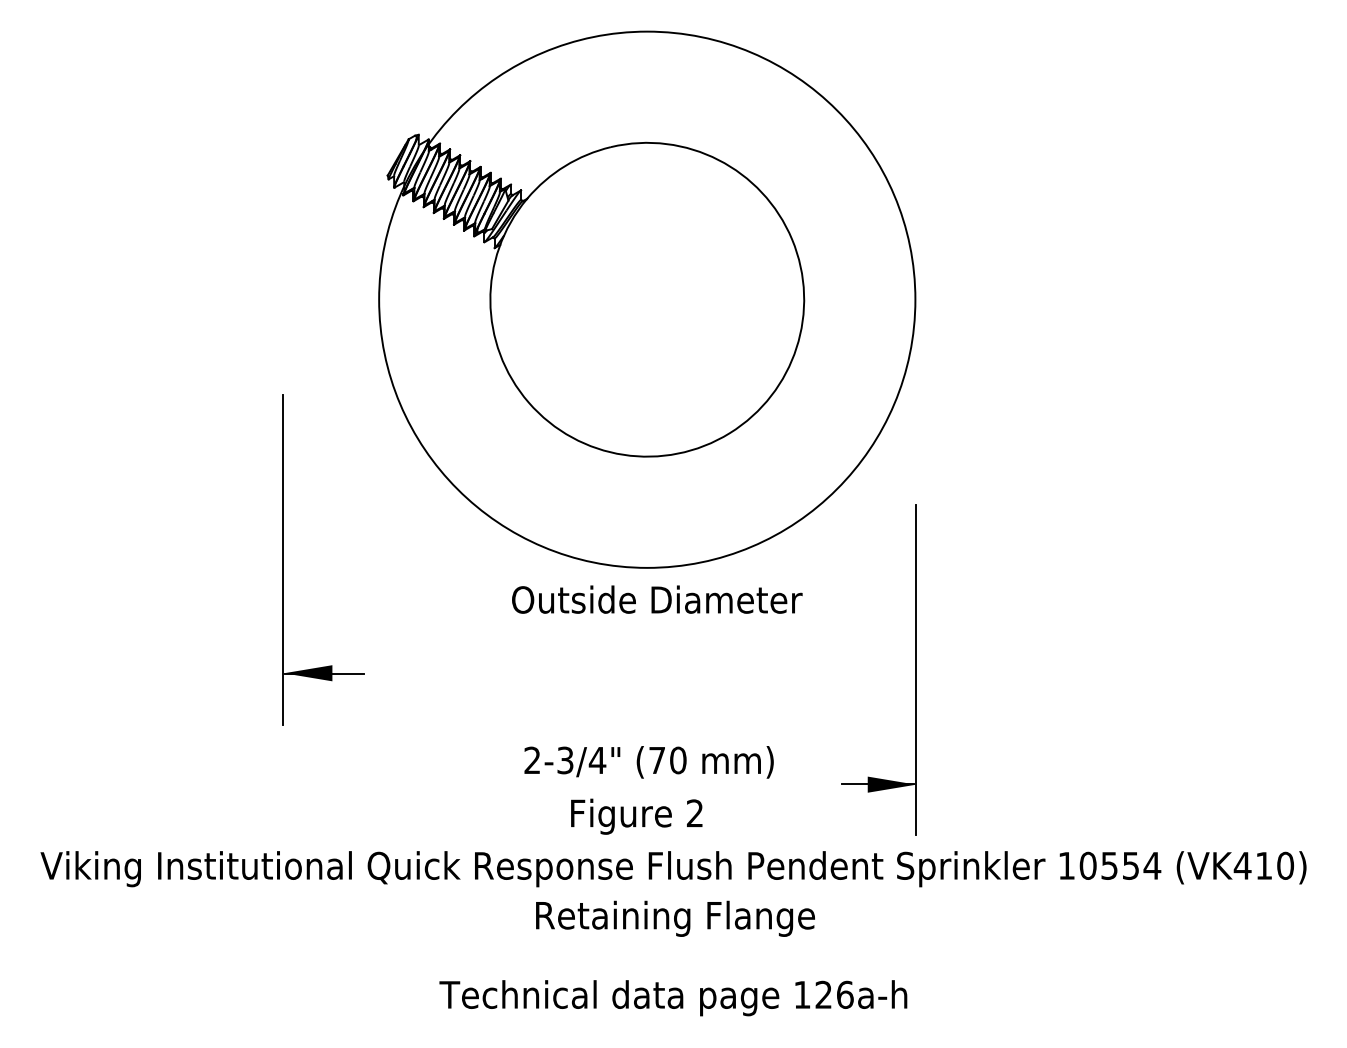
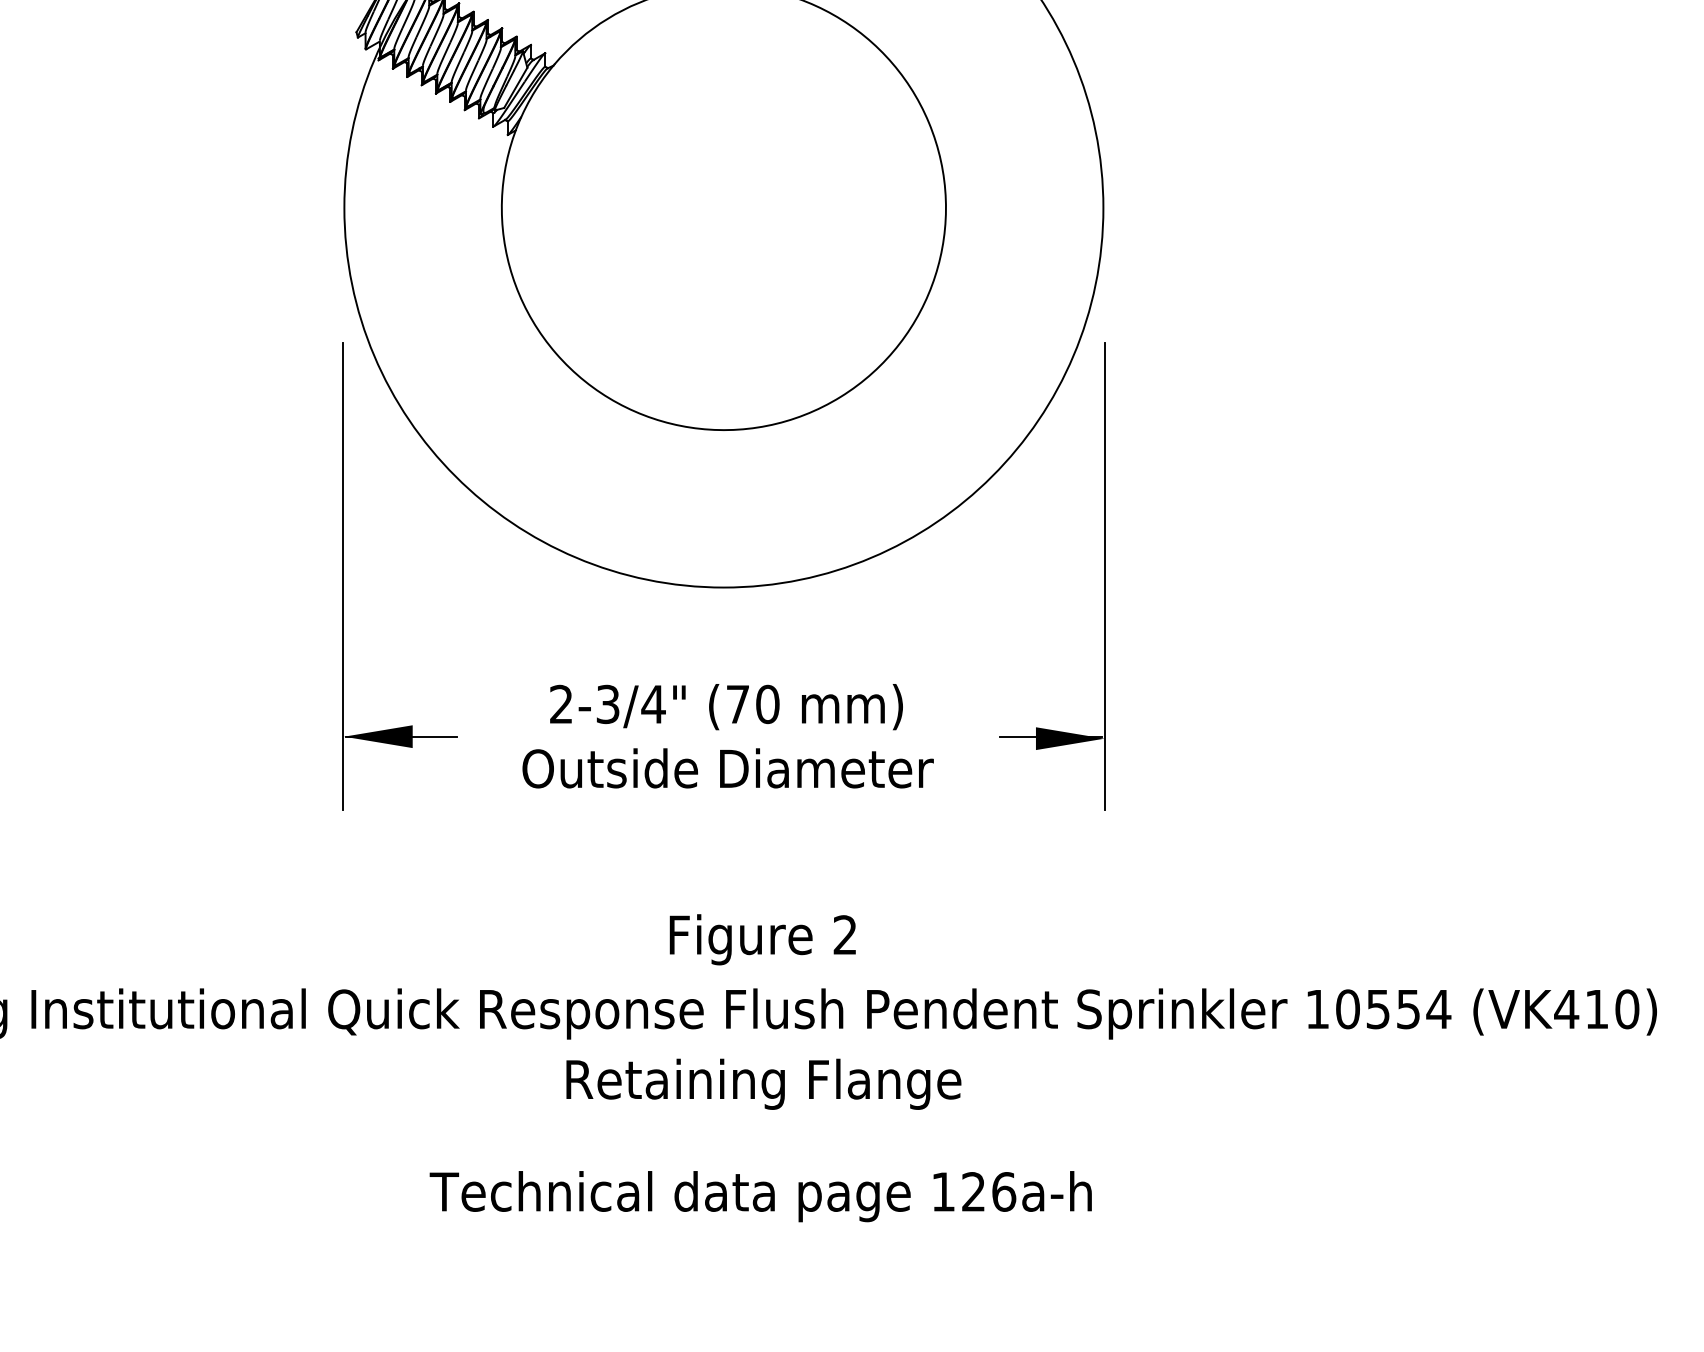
part: (283, 559) -> (343, 575), moved
text: (657, 599) -> (728, 768), moved
part: (915, 669) -> (1103, 575), moved
text: (648, 762) -> (725, 707), moved
text: (636, 816) -> (762, 939), moved

